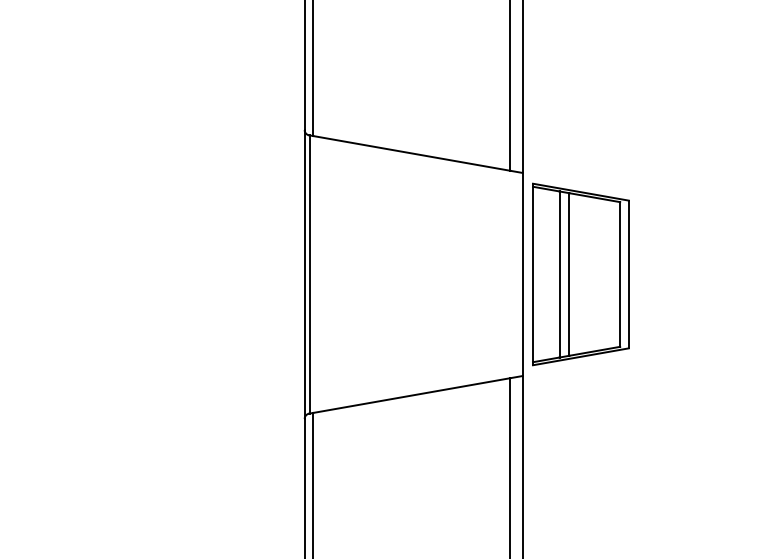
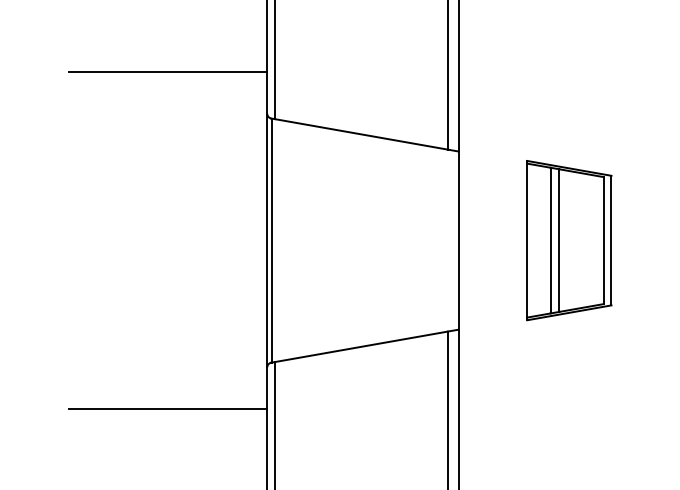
line: (191, 82) -> (168, 72), added
part: (580, 274) -> (569, 240), moved
line: (191, 466) -> (168, 409), added

